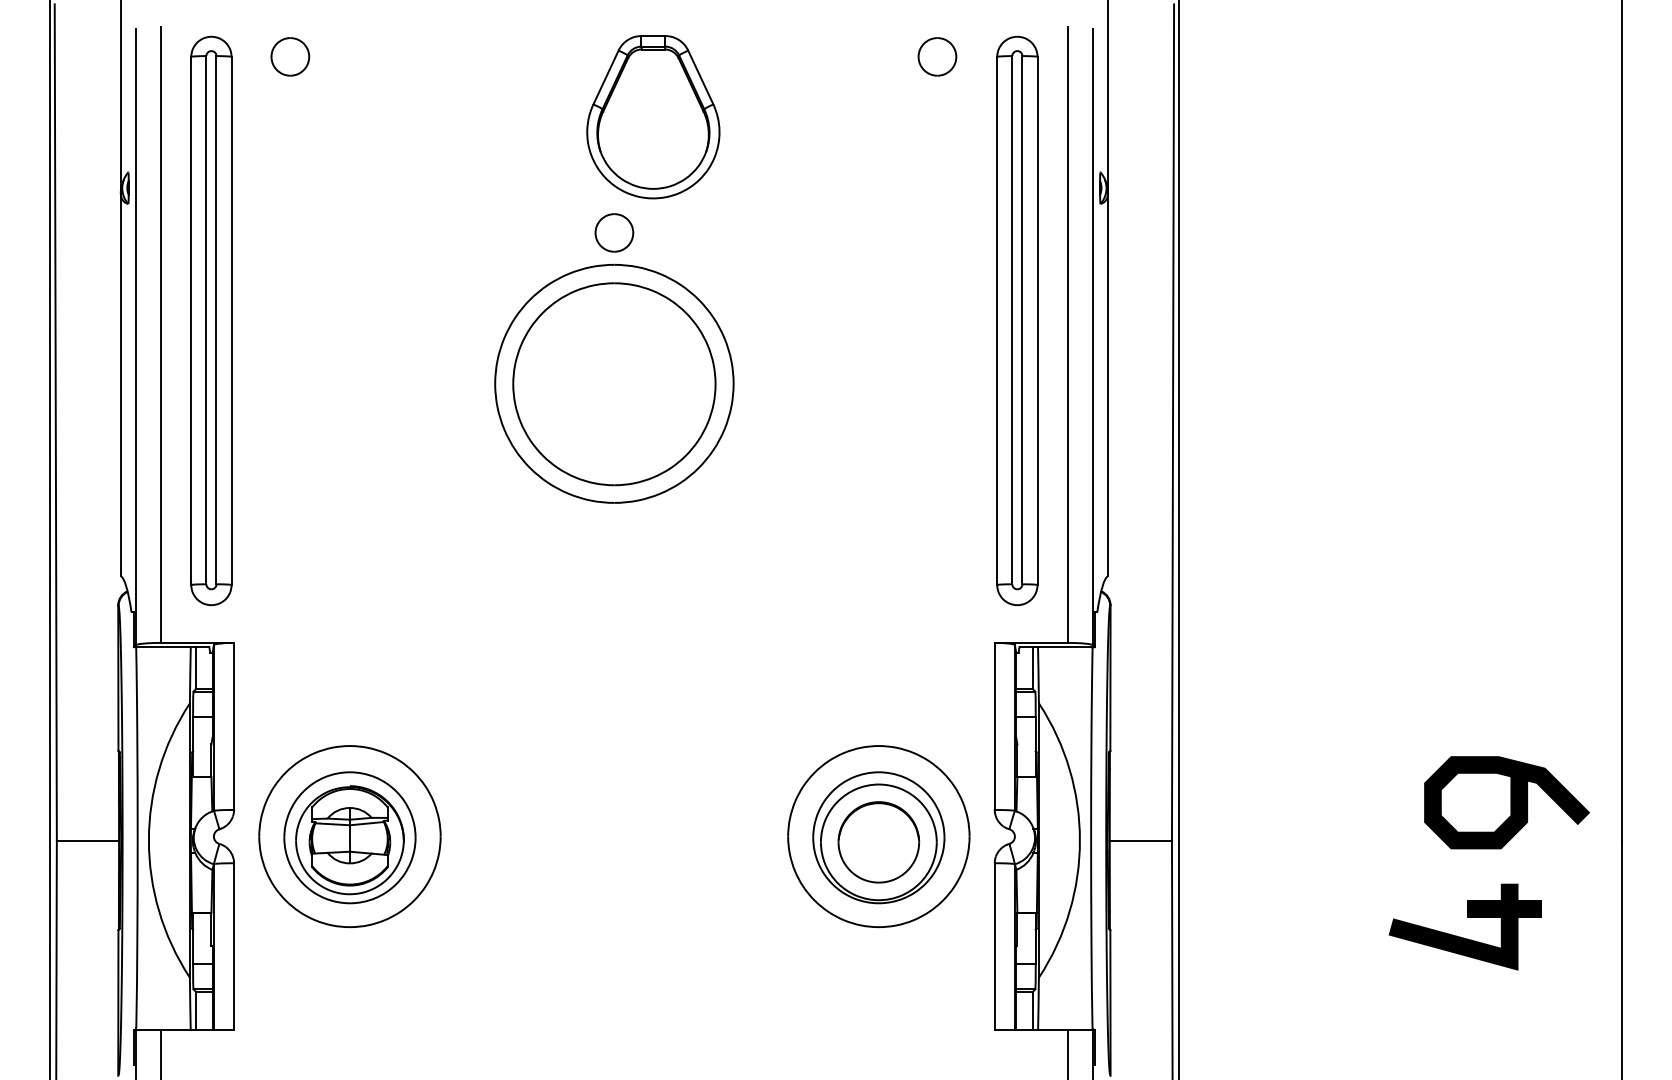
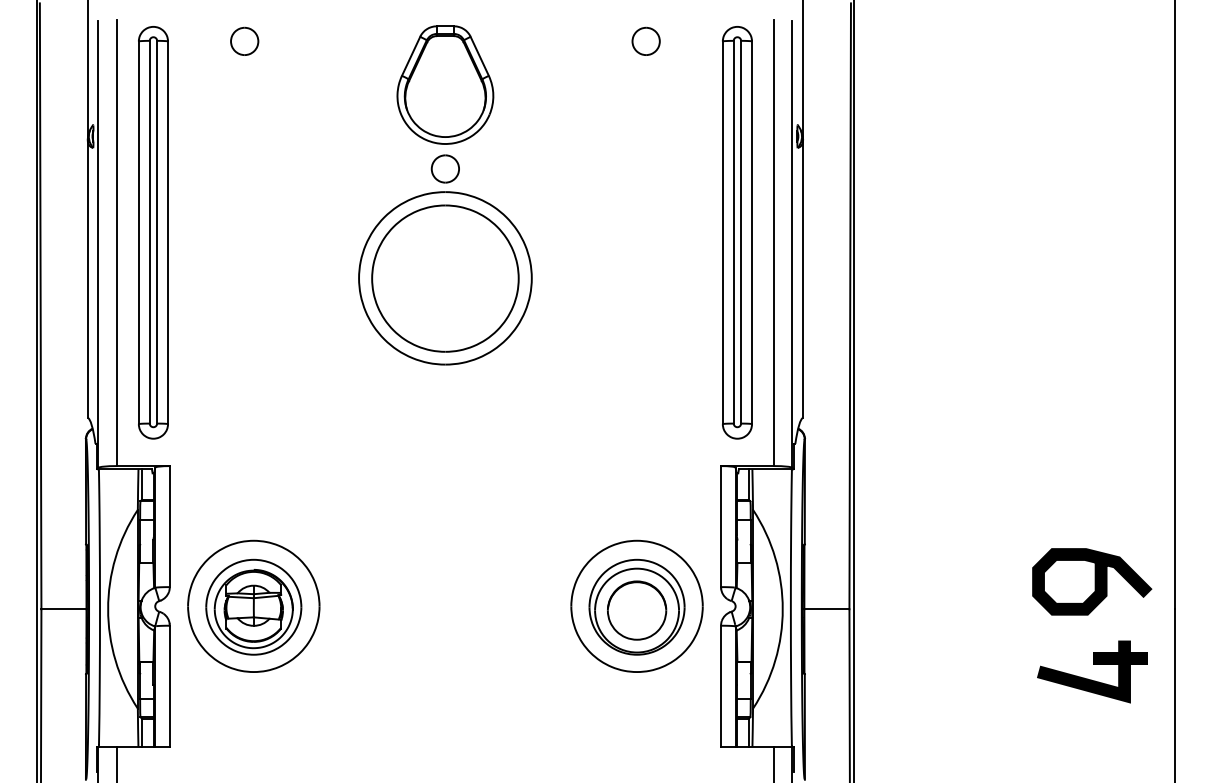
part: (290, 56) -> (244, 41), moved
part: (937, 56) -> (646, 41), moved
part: (653, 117) -> (445, 85), moved
part: (1467, 917) -> (1094, 665), moved

